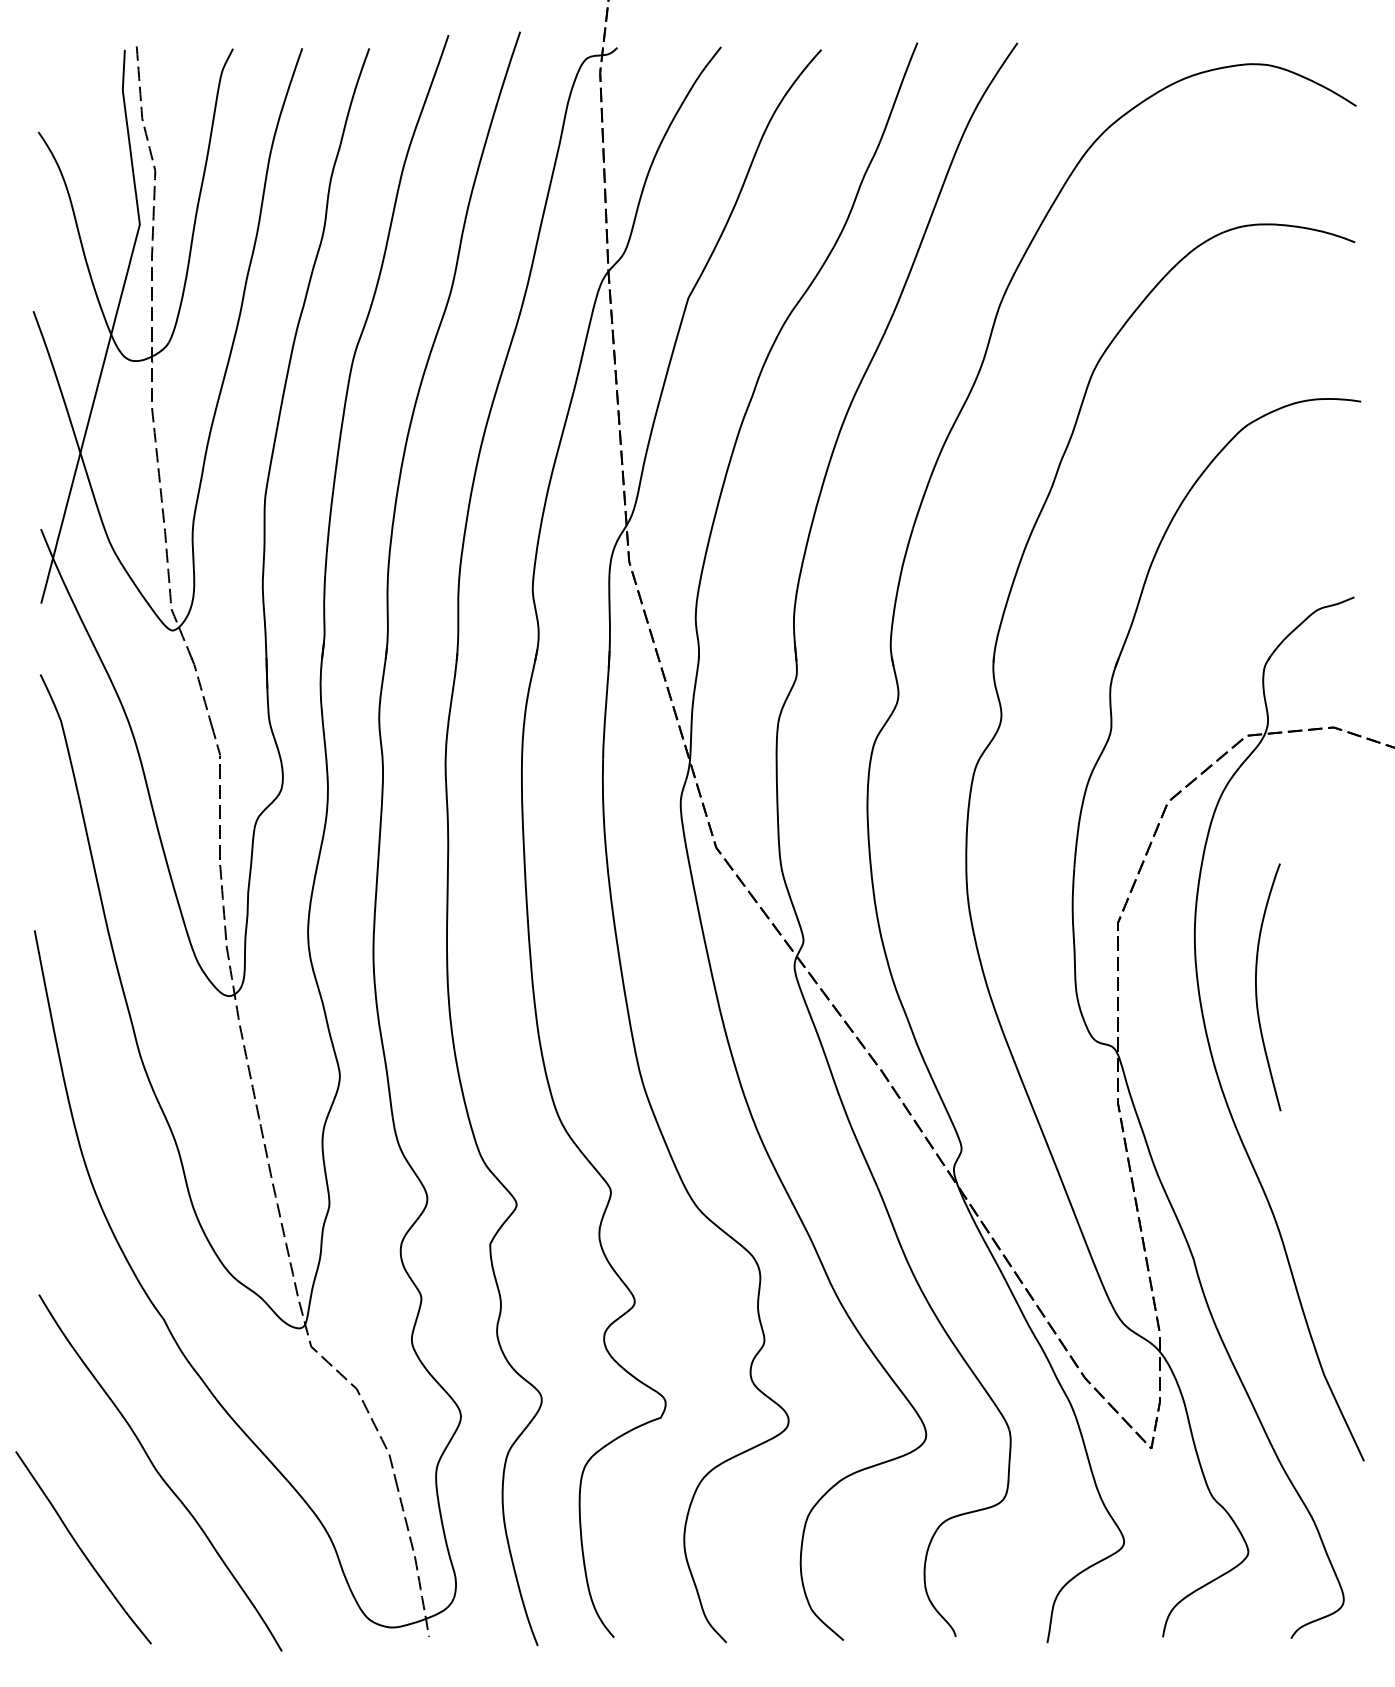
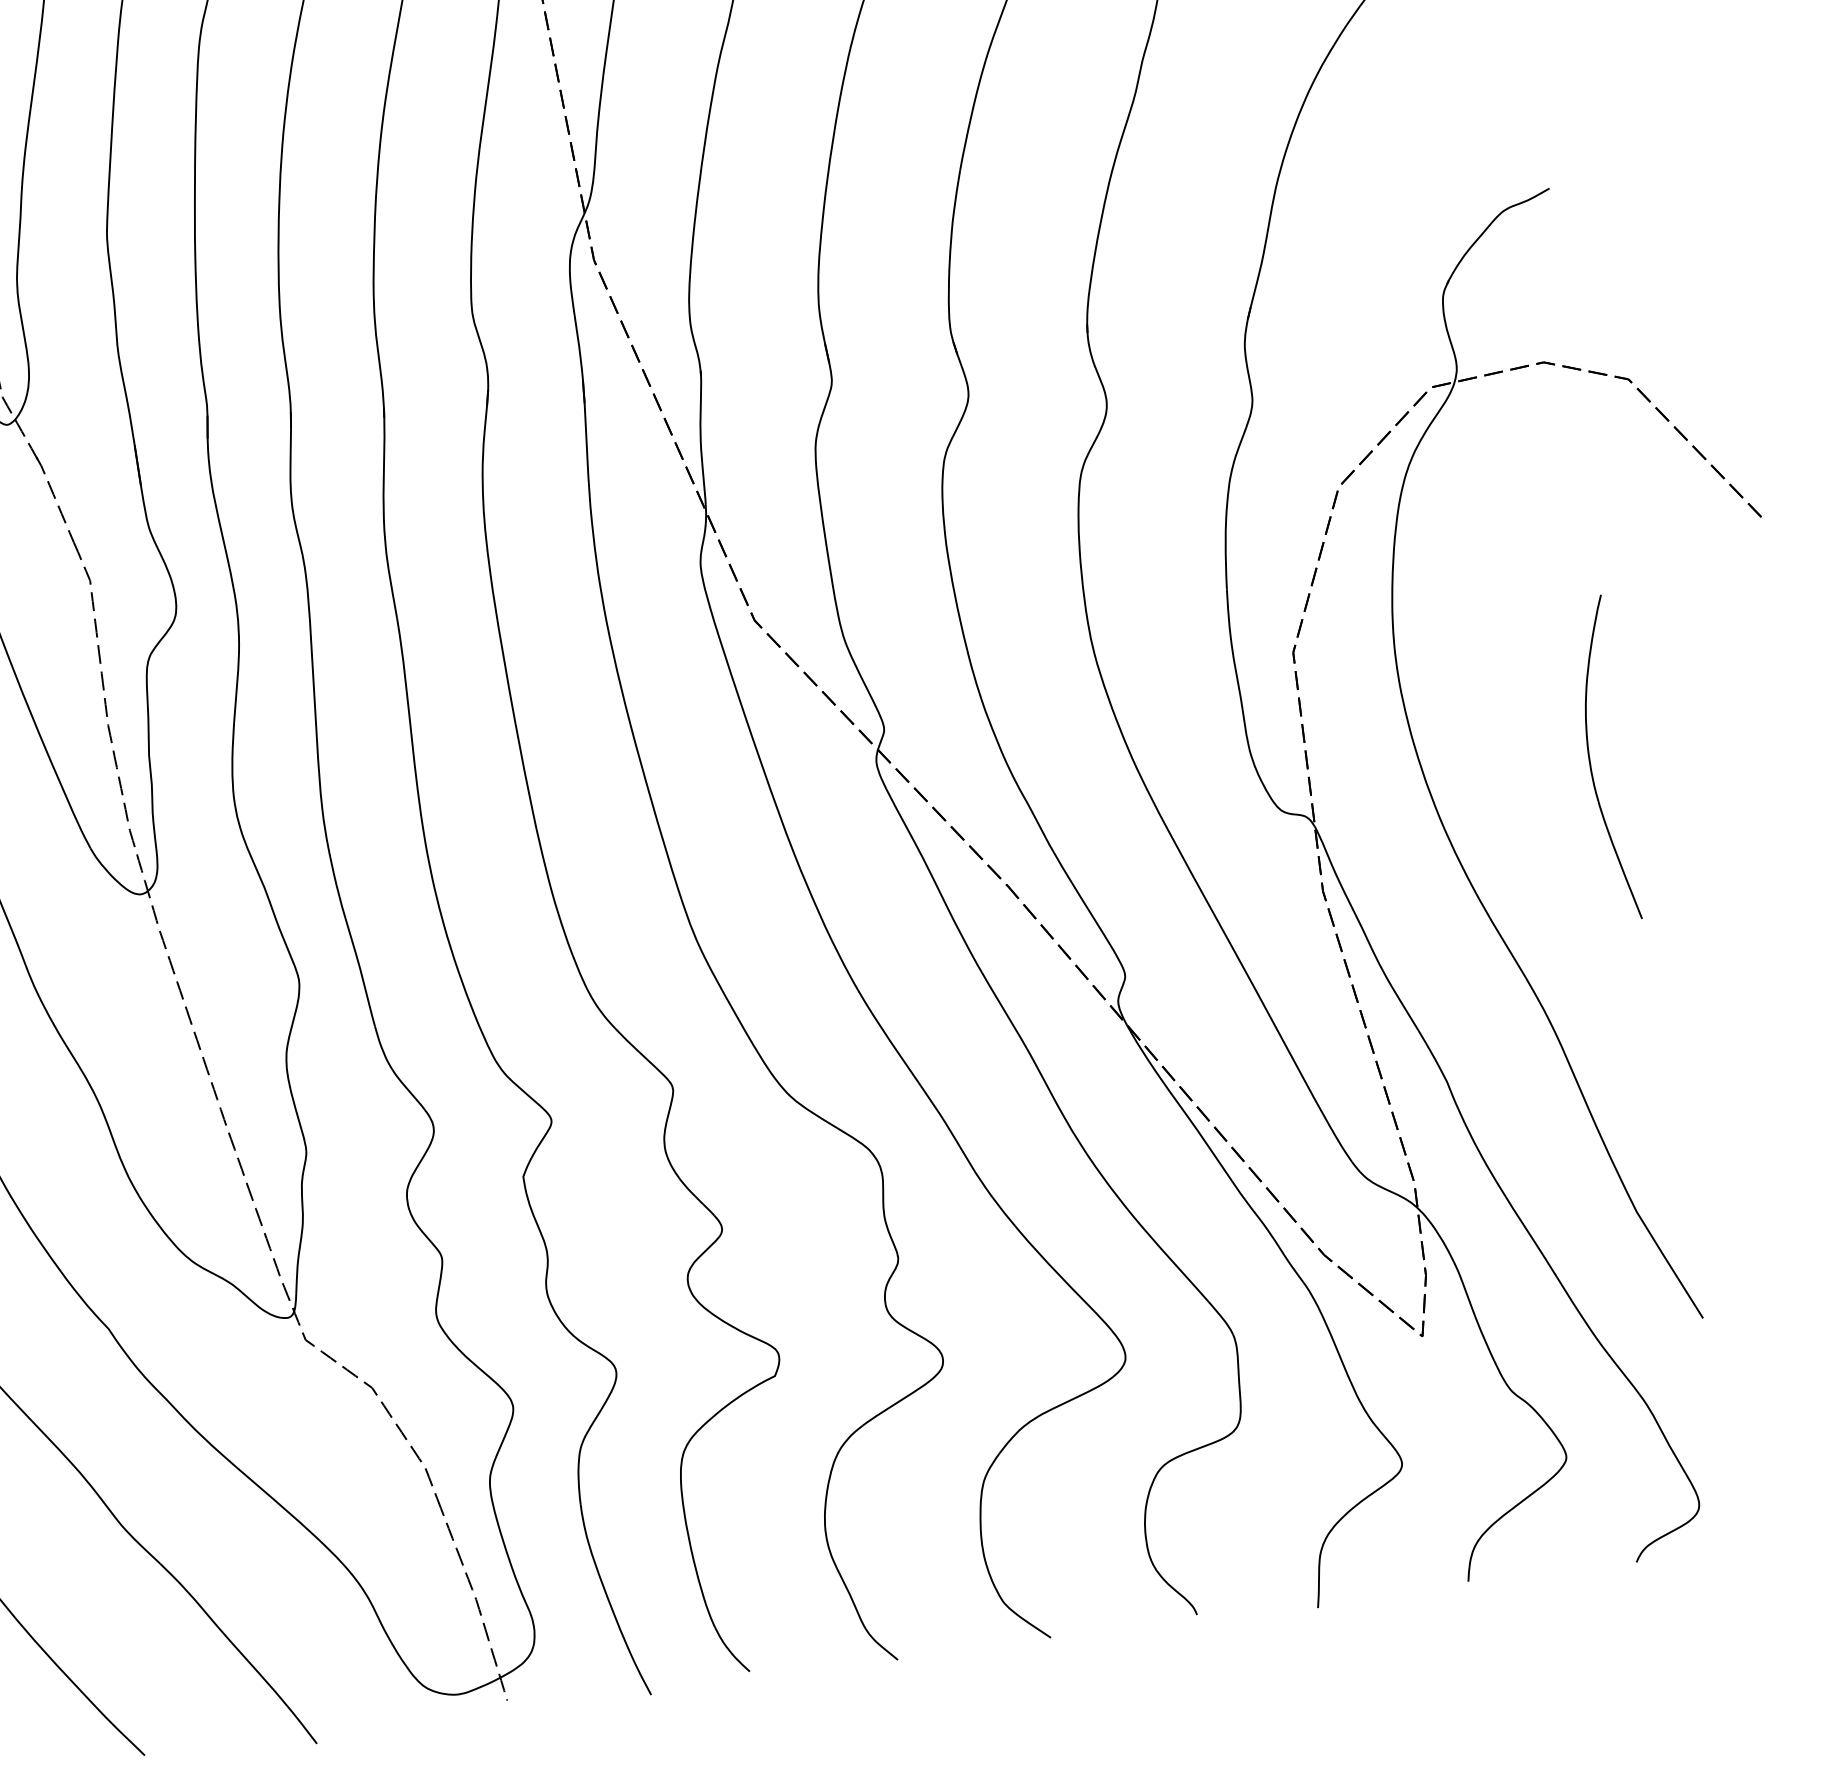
curve: (1257, 991) -> (1592, 765), moved

